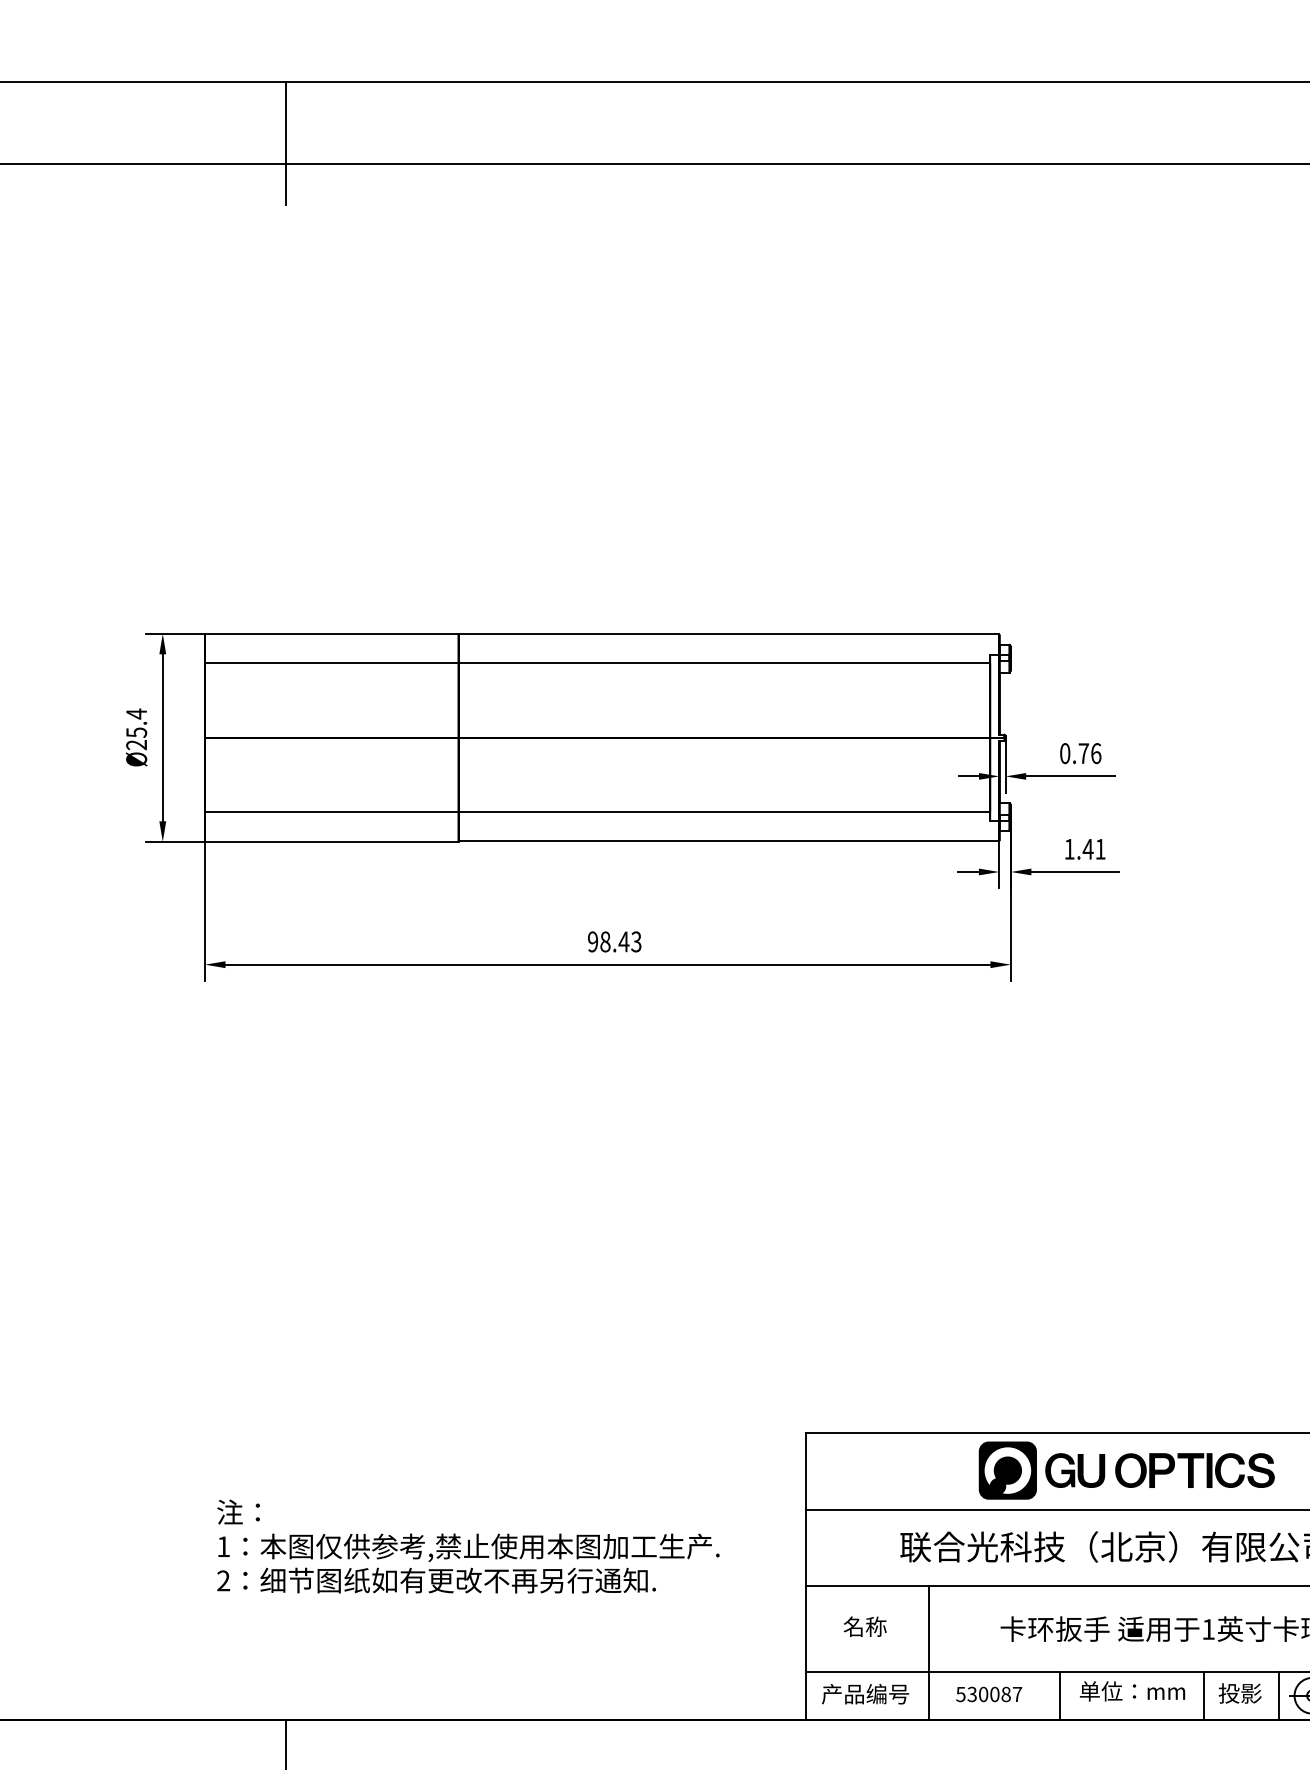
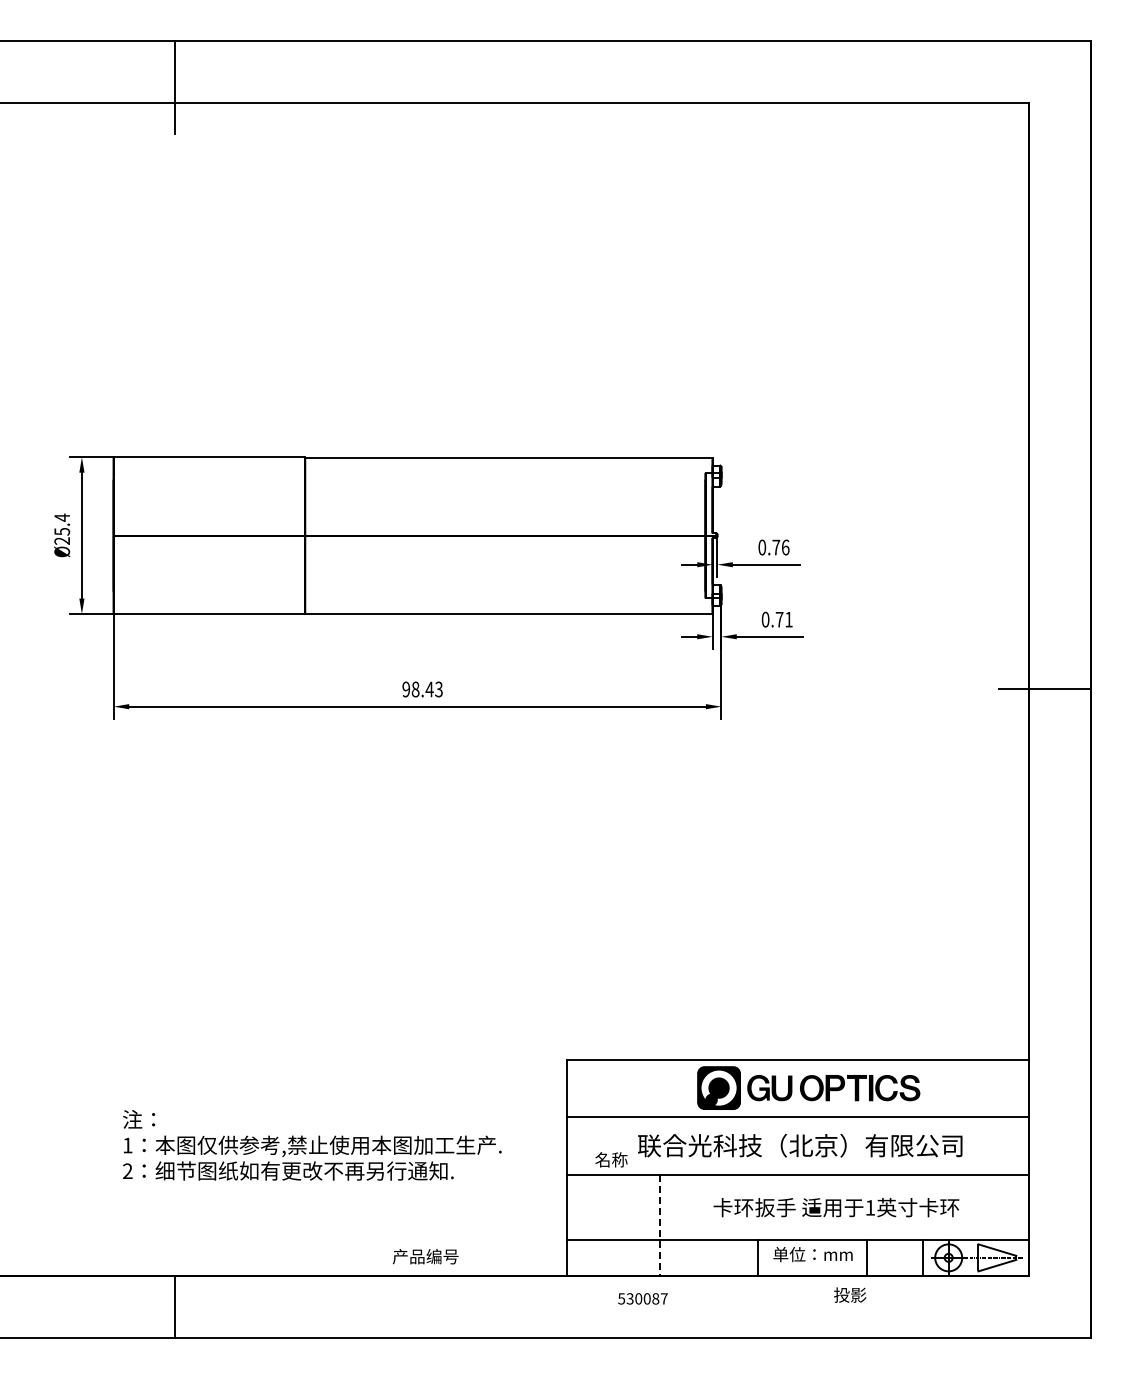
line: (597, 663) -> (409, 479), removed
line: (597, 811) -> (409, 591), removed
text: (1078, 849) -> (772, 619), 1.41 -> 0.71
text: (865, 1626) -> (611, 1159), moved
line: (928, 1652) -> (659, 1225), solid -> dashed
text: (1240, 1692) -> (850, 1294), moved
text: (865, 1693) -> (425, 1256), moved
text: (988, 1693) -> (642, 1298), moved

